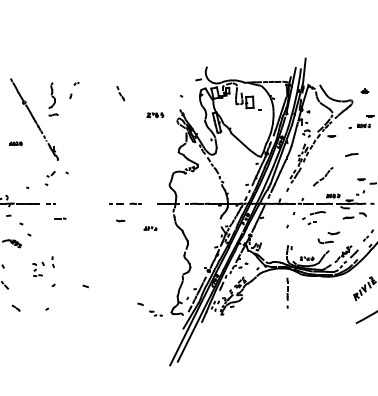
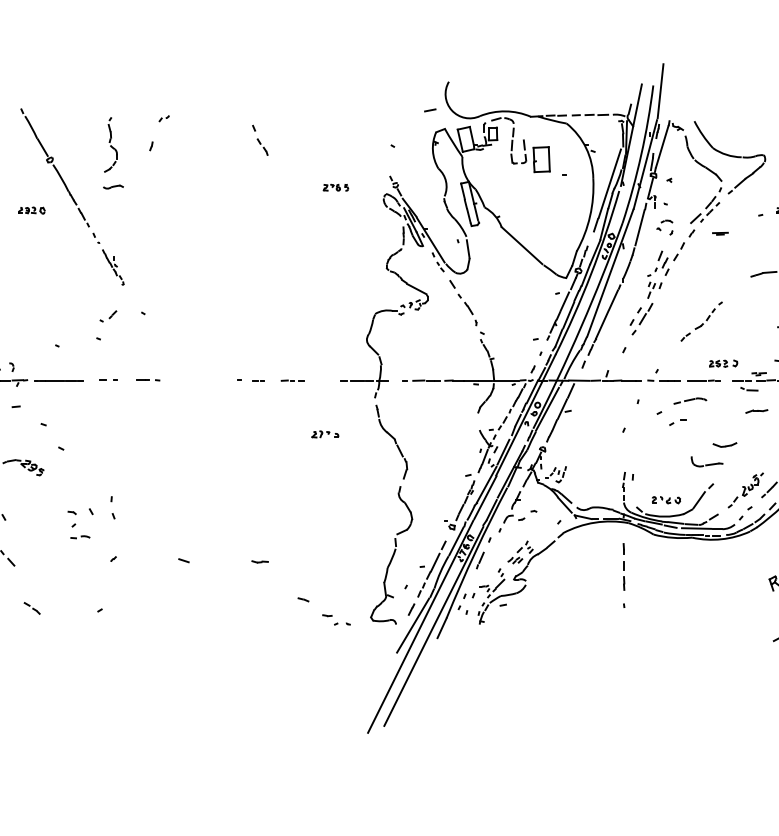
part: (155, 115) -> (335, 188), size x0.71
part: (15, 143) -> (30, 209), moved
line: (60, 218) -> (148, 379), moved
part: (120, 220) -> (259, 560), moved

